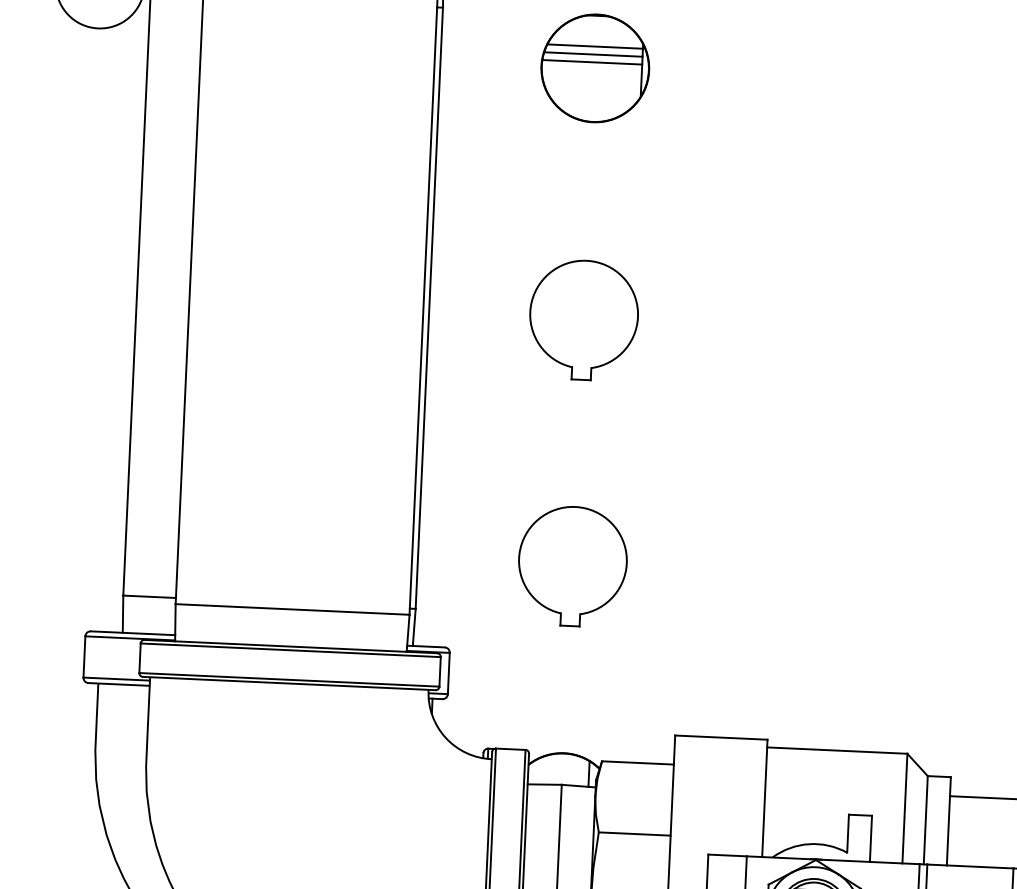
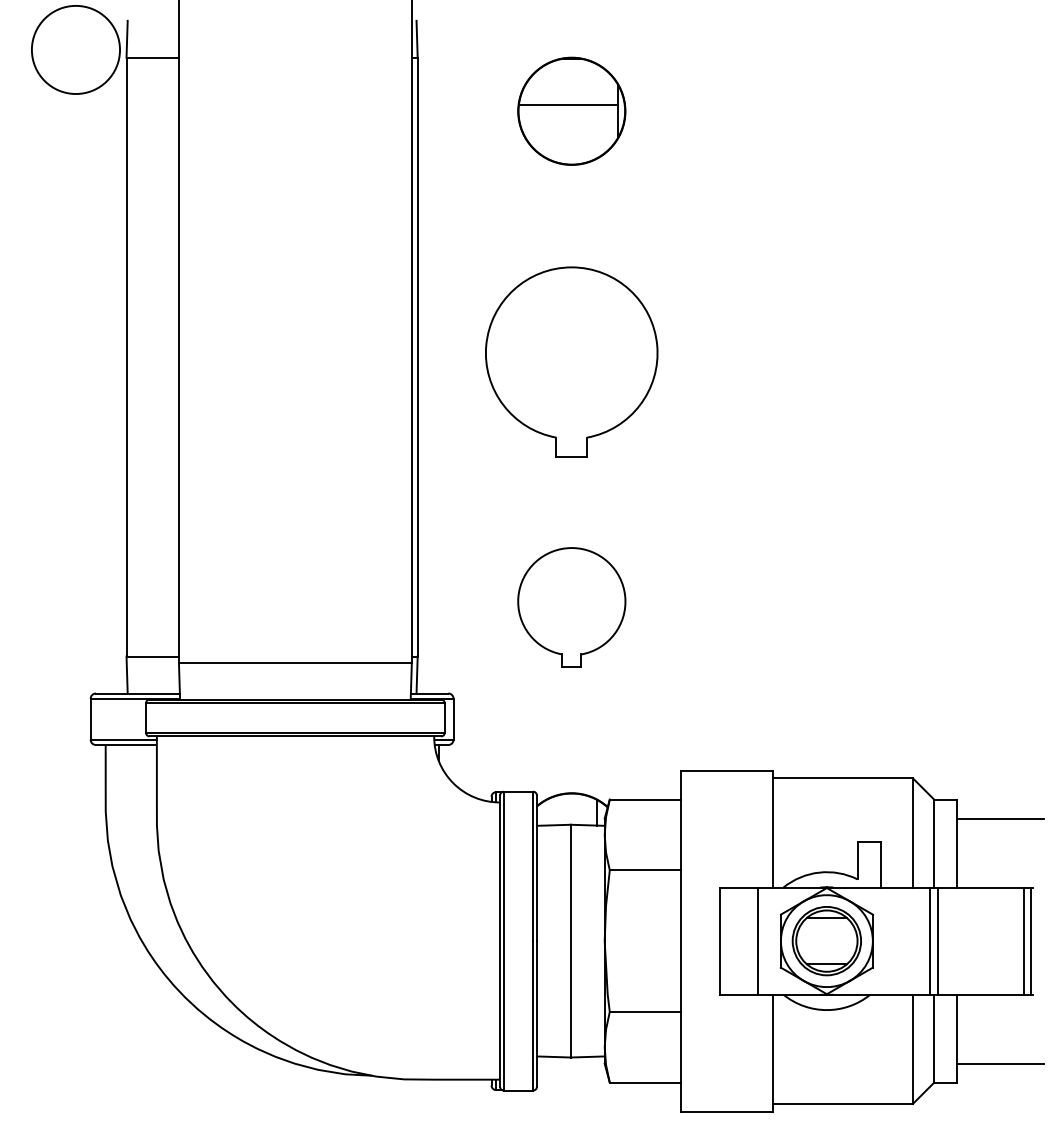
line: (594, 46) -> (570, 89), removed
line: (593, 54) -> (569, 97), removed
part: (583, 319) -> (571, 361), size x1.6

